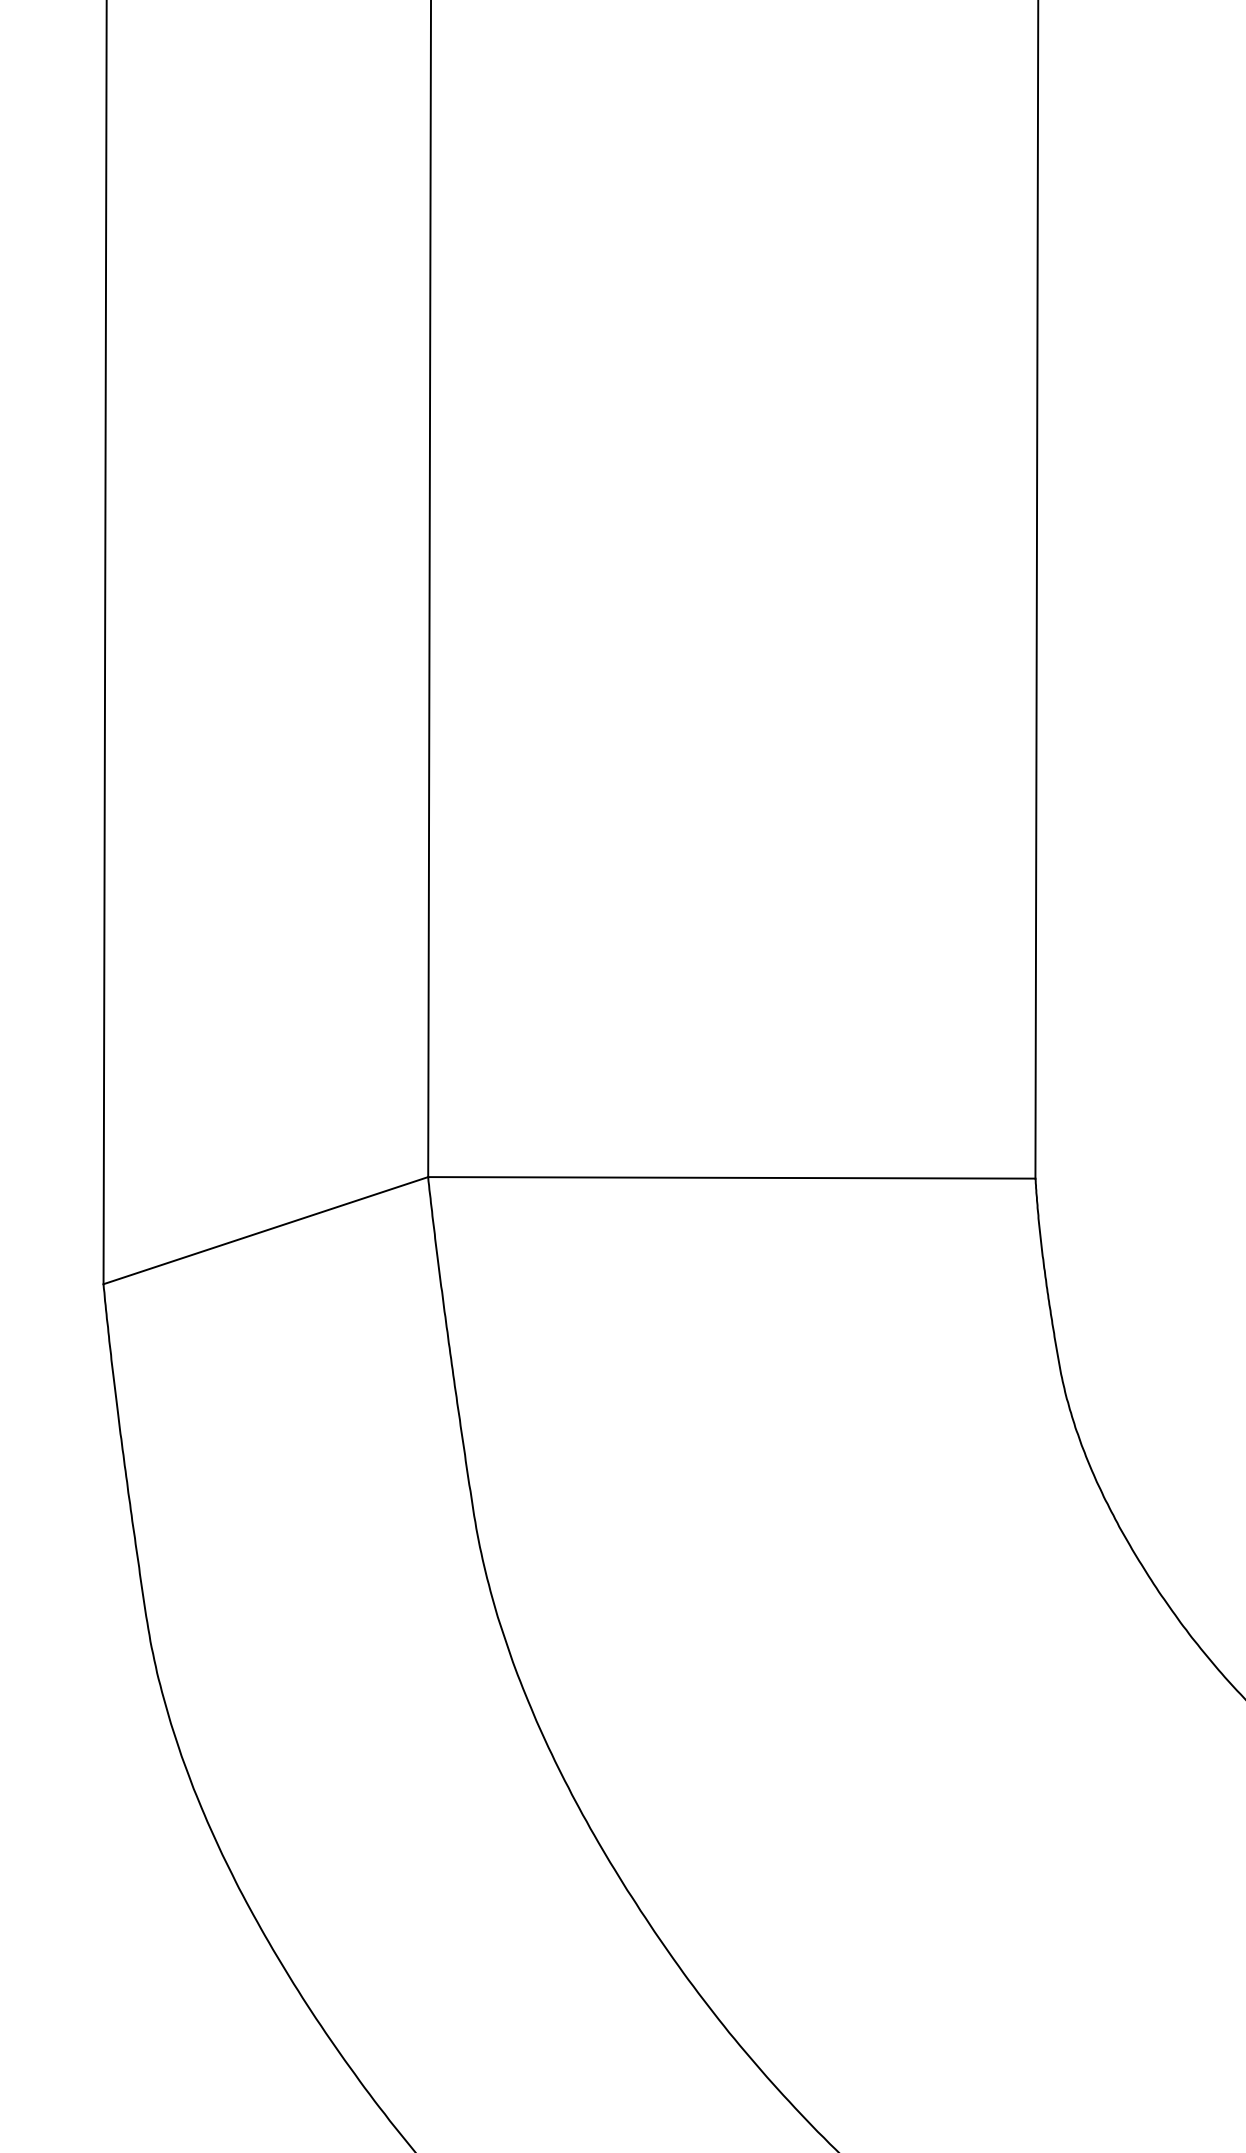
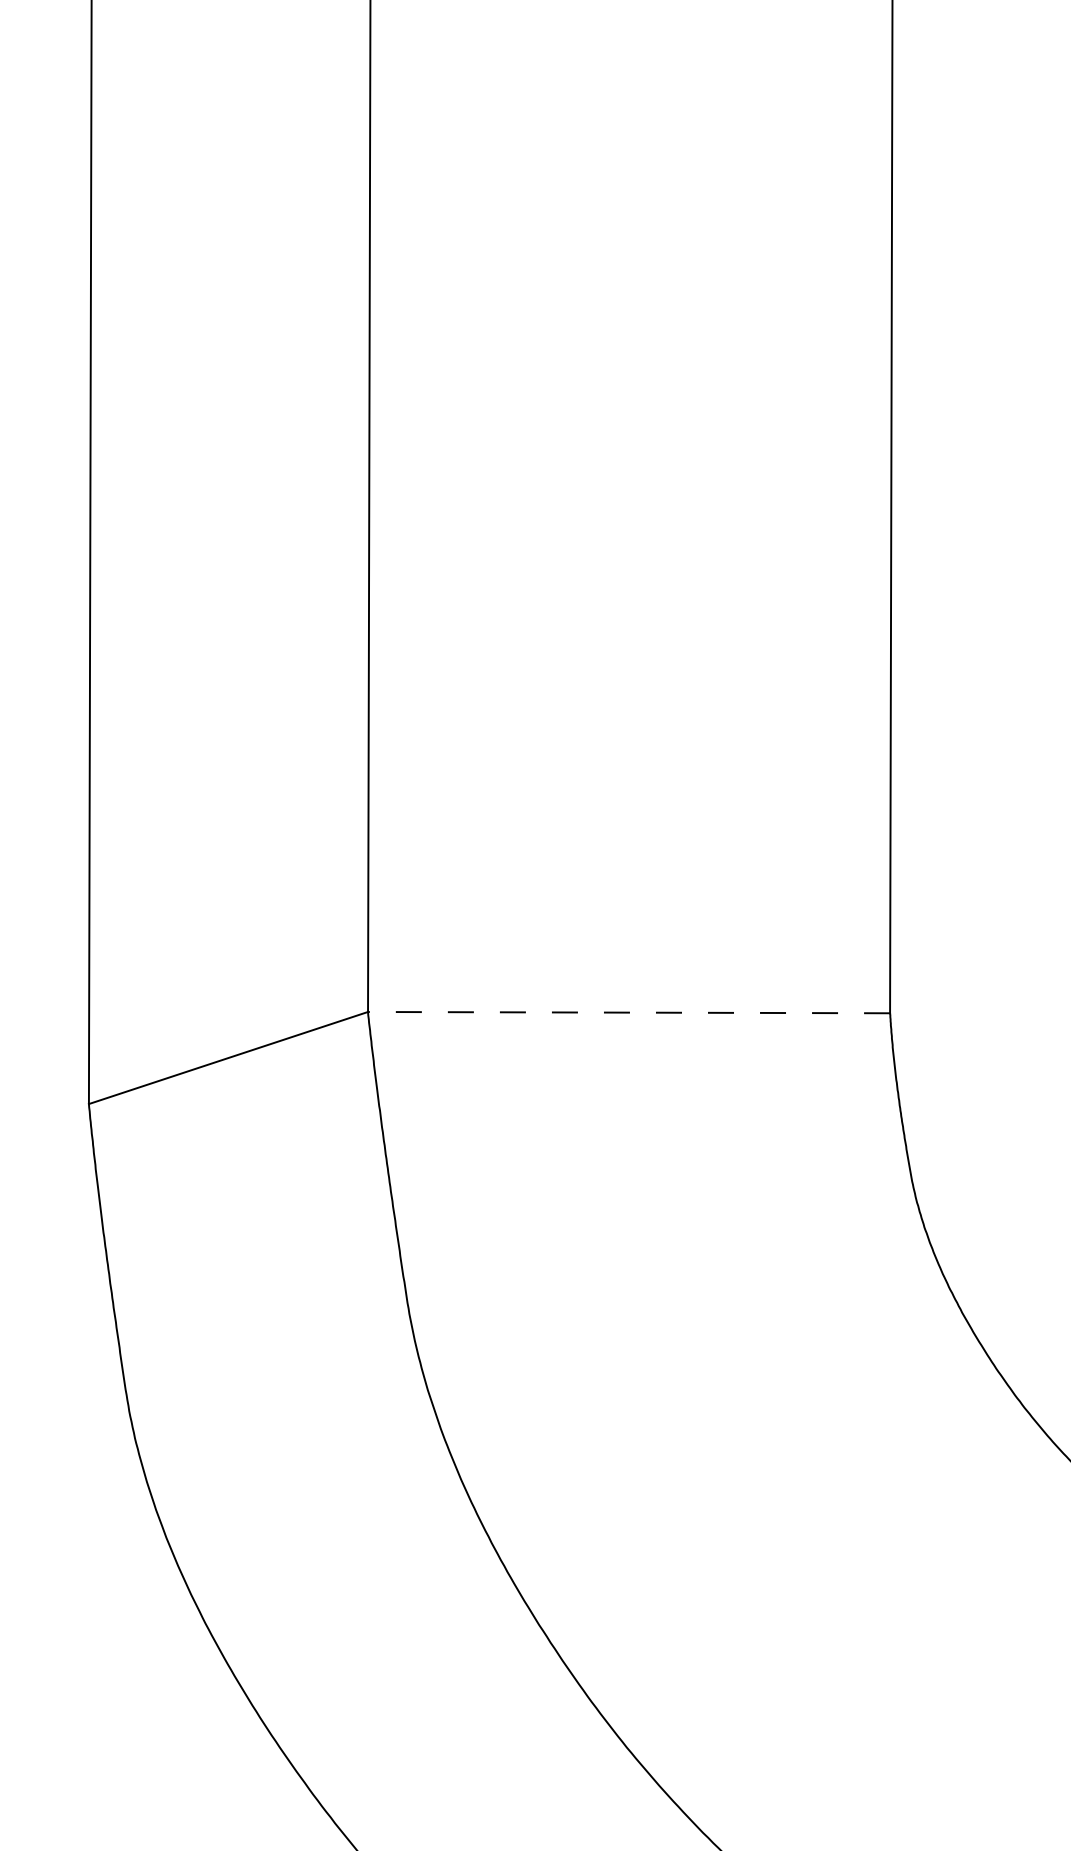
line: (731, 1177) -> (628, 1012), solid -> dashed

